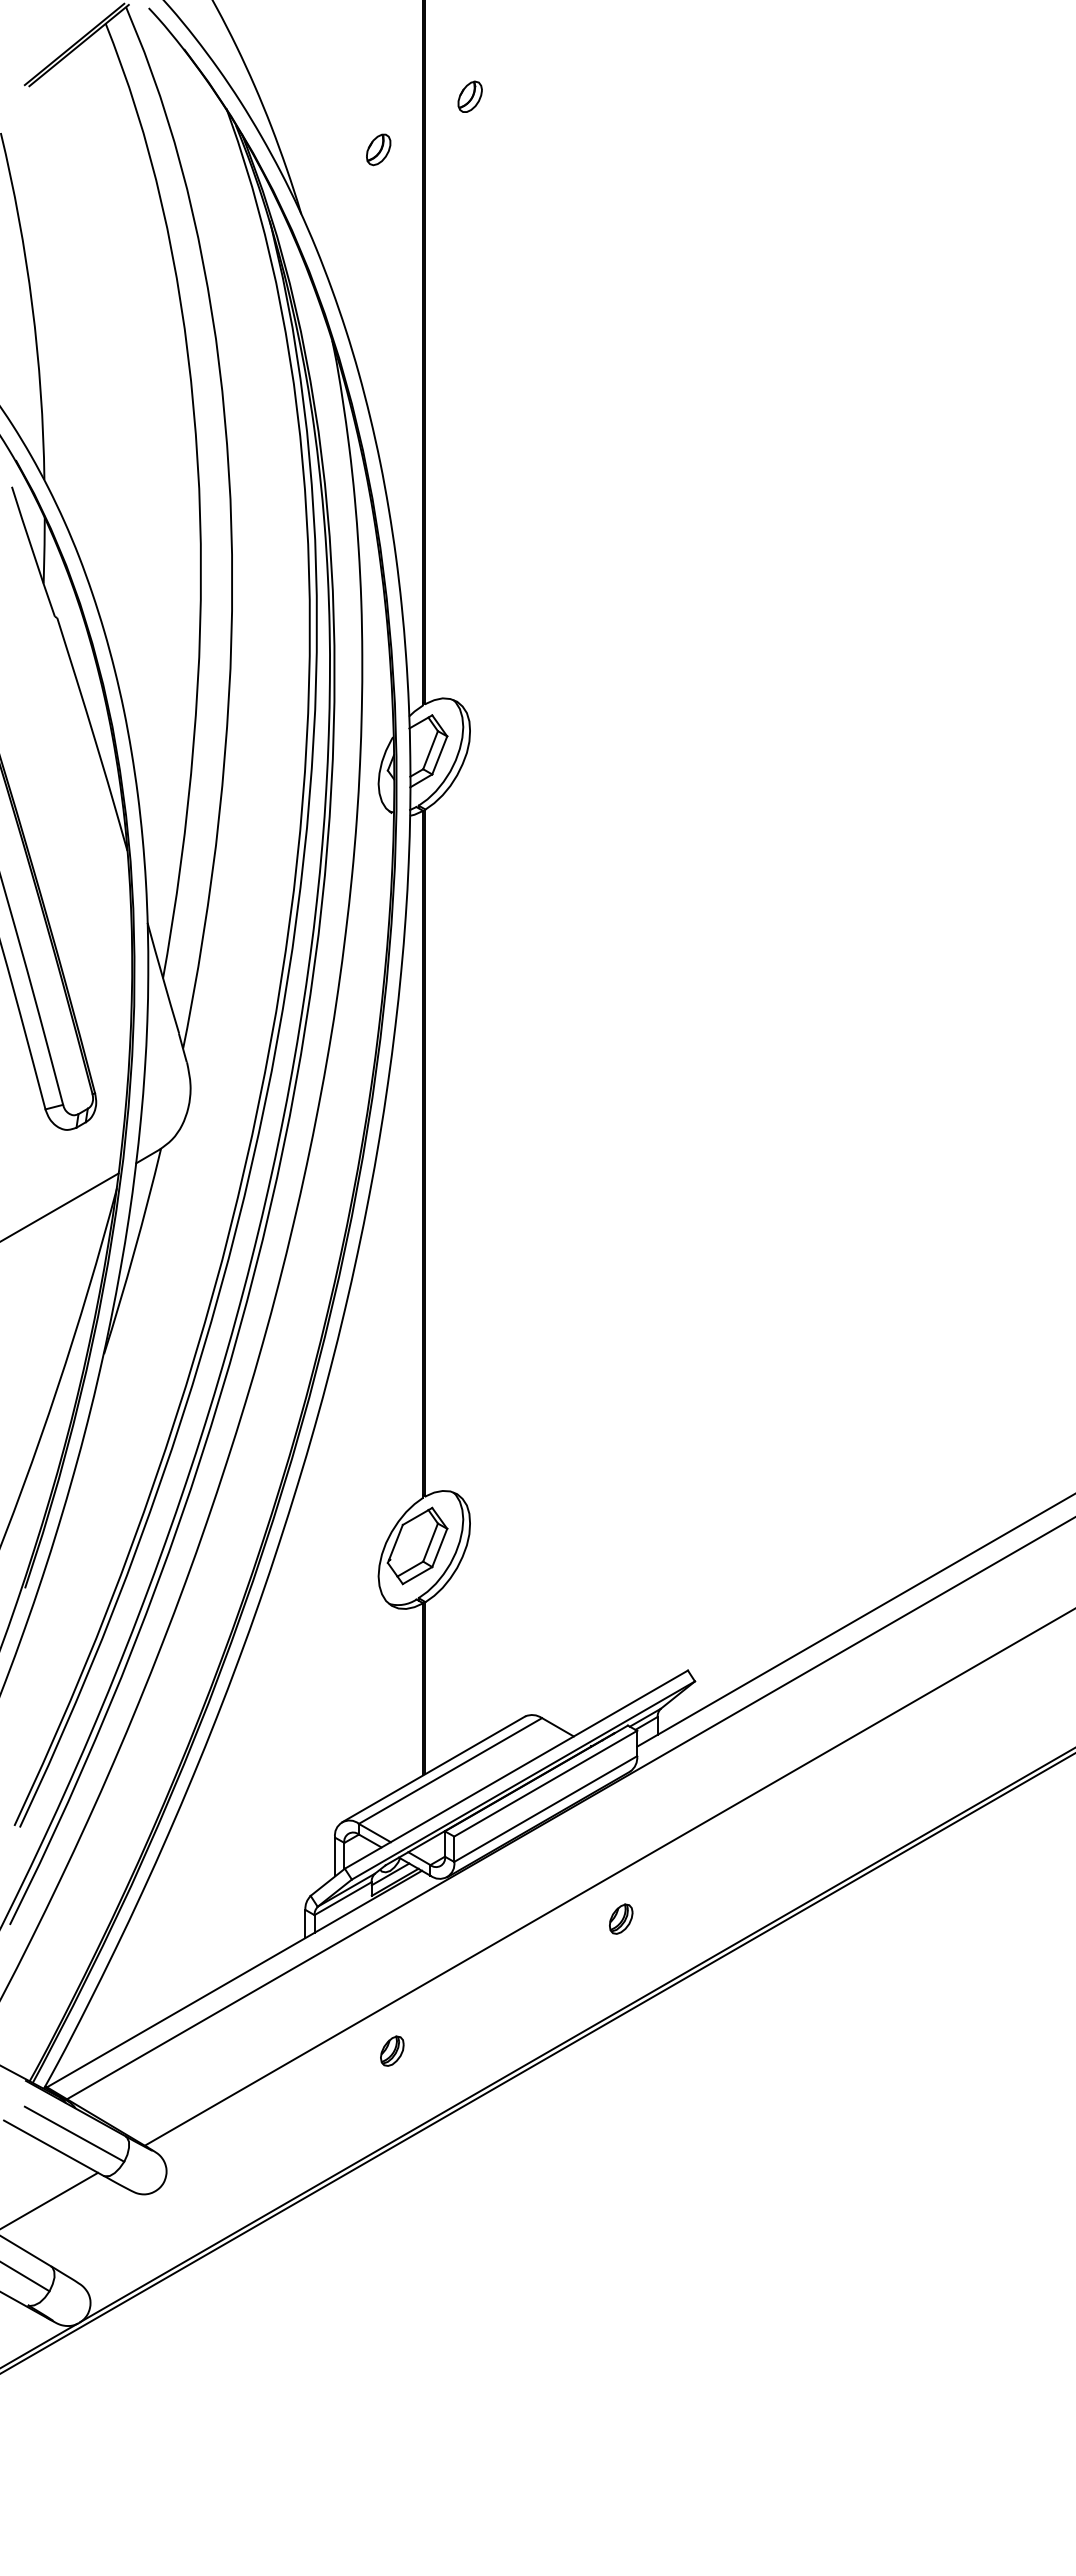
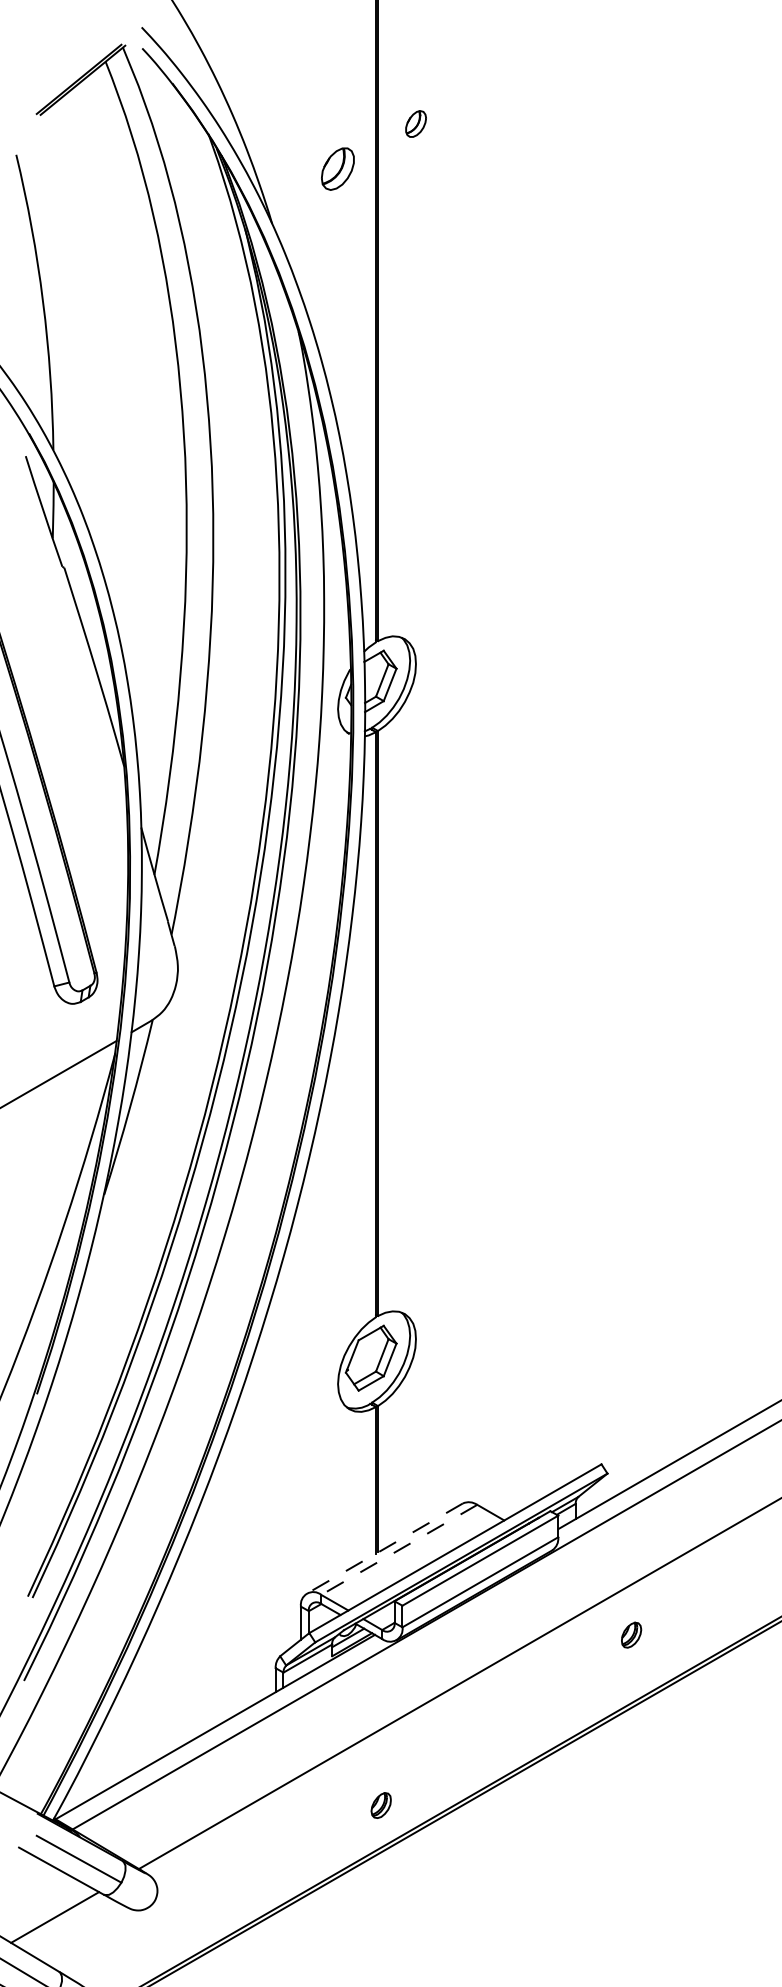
part: (378, 149) -> (337, 168), size x1.6
line: (433, 1769) -> (384, 1548), solid -> dashed
line: (450, 1771) -> (399, 1550), solid -> dashed
part: (621, 1918) -> (631, 1634), moved
part: (392, 2050) -> (381, 1804), moved

